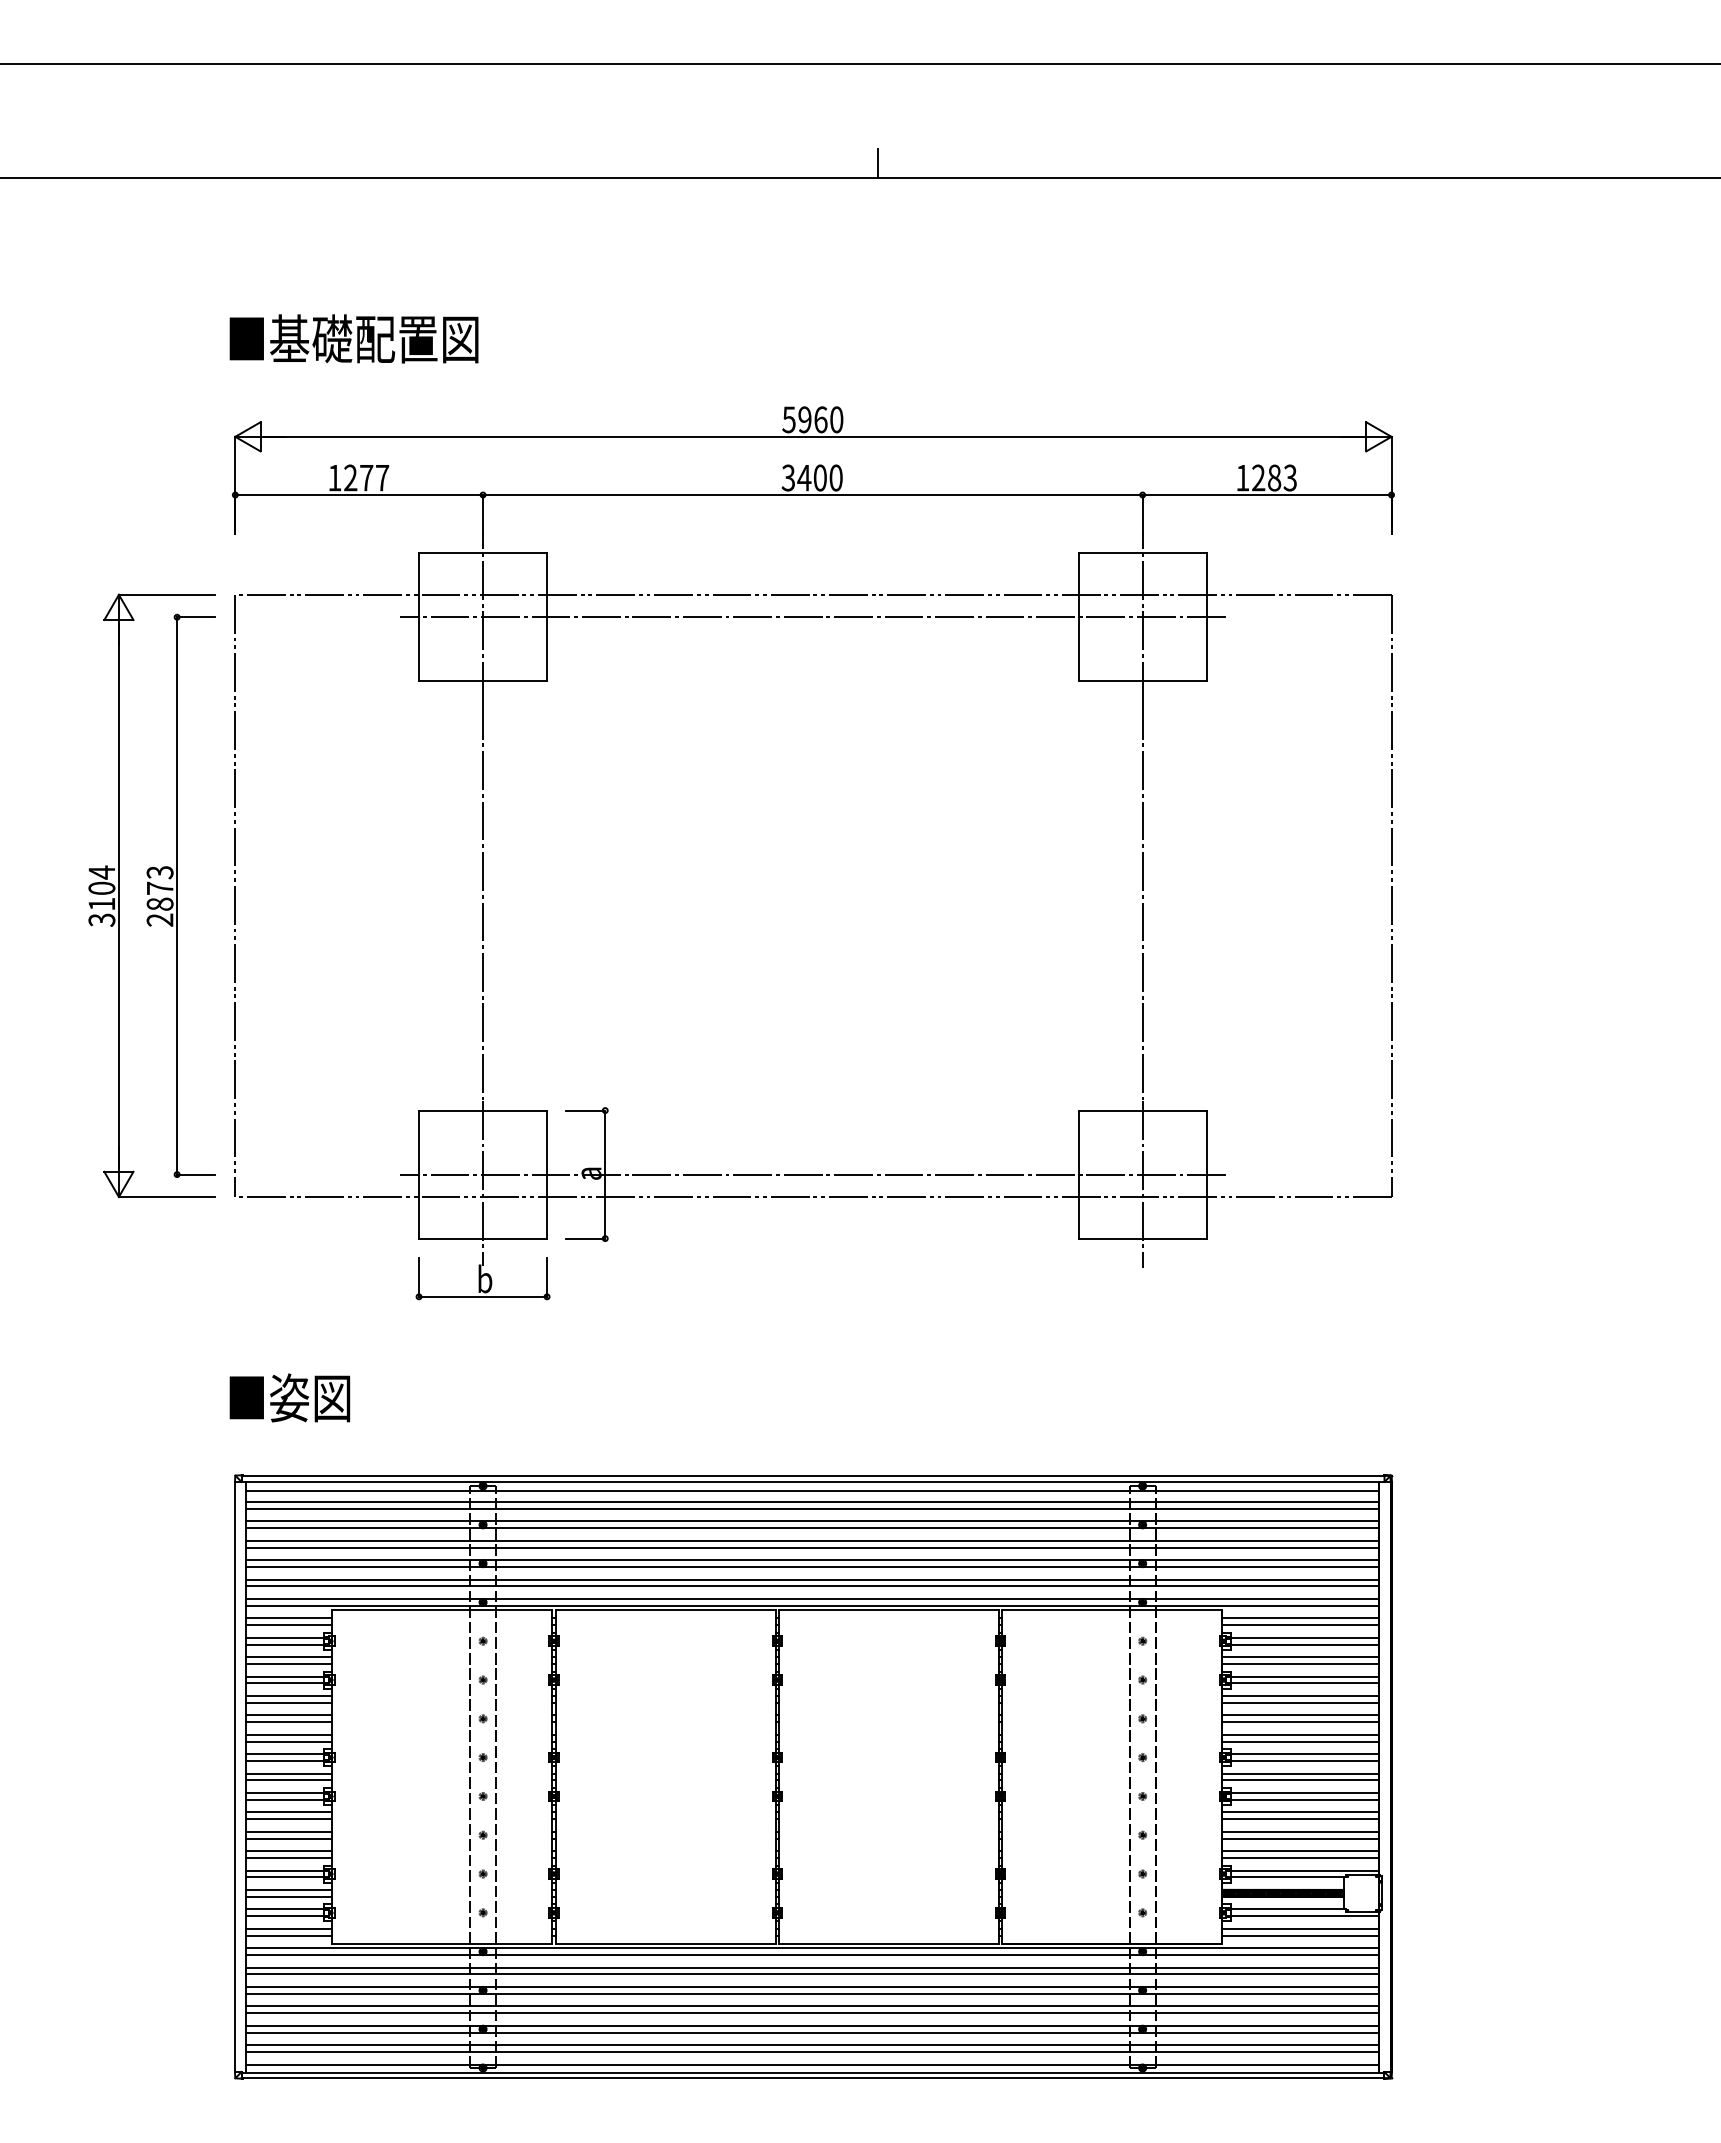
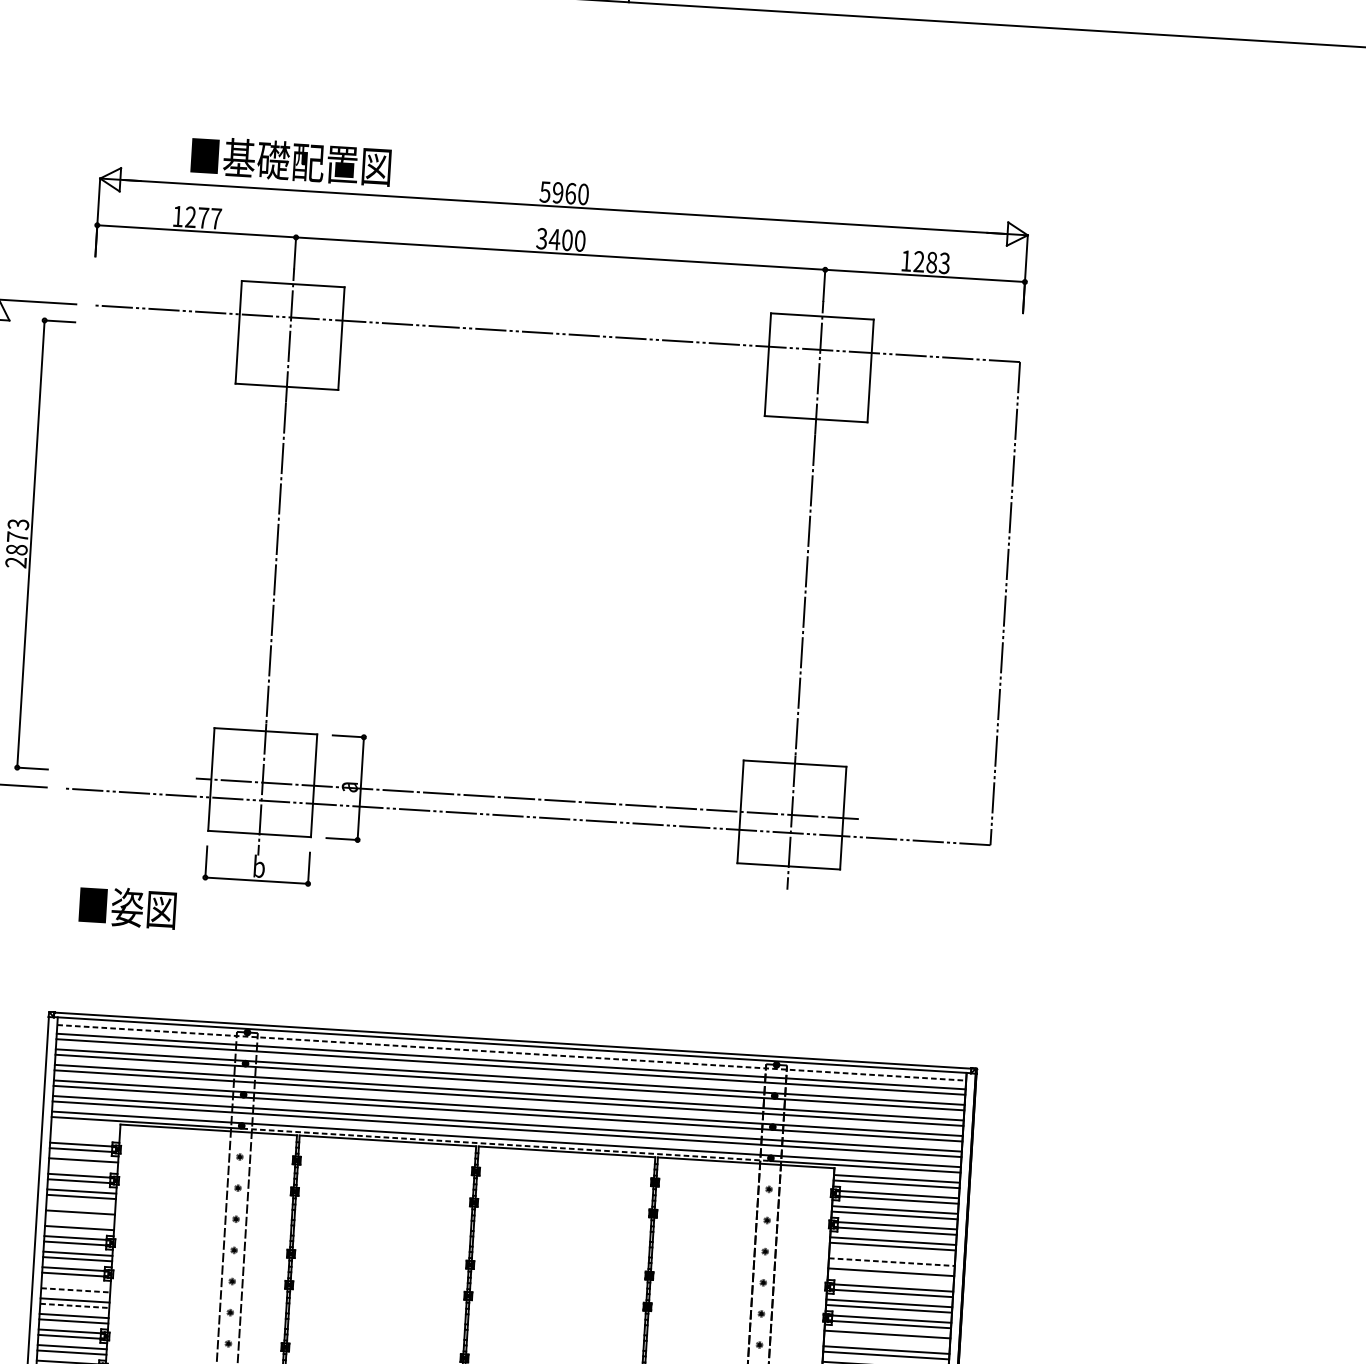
text: (353, 338) -> (290, 160), moved
line: (812, 617) -> (554, 351), removed
line: (235, 895) -> (77, 546), removed
text: (289, 1397) -> (127, 907), moved
line: (813, 1491) -> (512, 1053), solid -> dashed
line: (812, 1605) -> (505, 1144), solid -> dashed
line: (289, 1618) -> (85, 1129), removed
line: (289, 1625) -> (85, 1134), removed
line: (289, 1664) -> (83, 1166), removed
line: (289, 1715) -> (80, 1207), removed
line: (1300, 1715) -> (892, 1256), removed
line: (1301, 1722) -> (892, 1262), solid -> dashed
line: (289, 1734) -> (79, 1222), removed
line: (1300, 1741) -> (890, 1277), removed
line: (289, 1812) -> (76, 1284), removed
line: (289, 1819) -> (75, 1290), solid -> dashed
line: (1300, 1819) -> (886, 1340), removed
line: (289, 1838) -> (74, 1305), solid -> dashed

